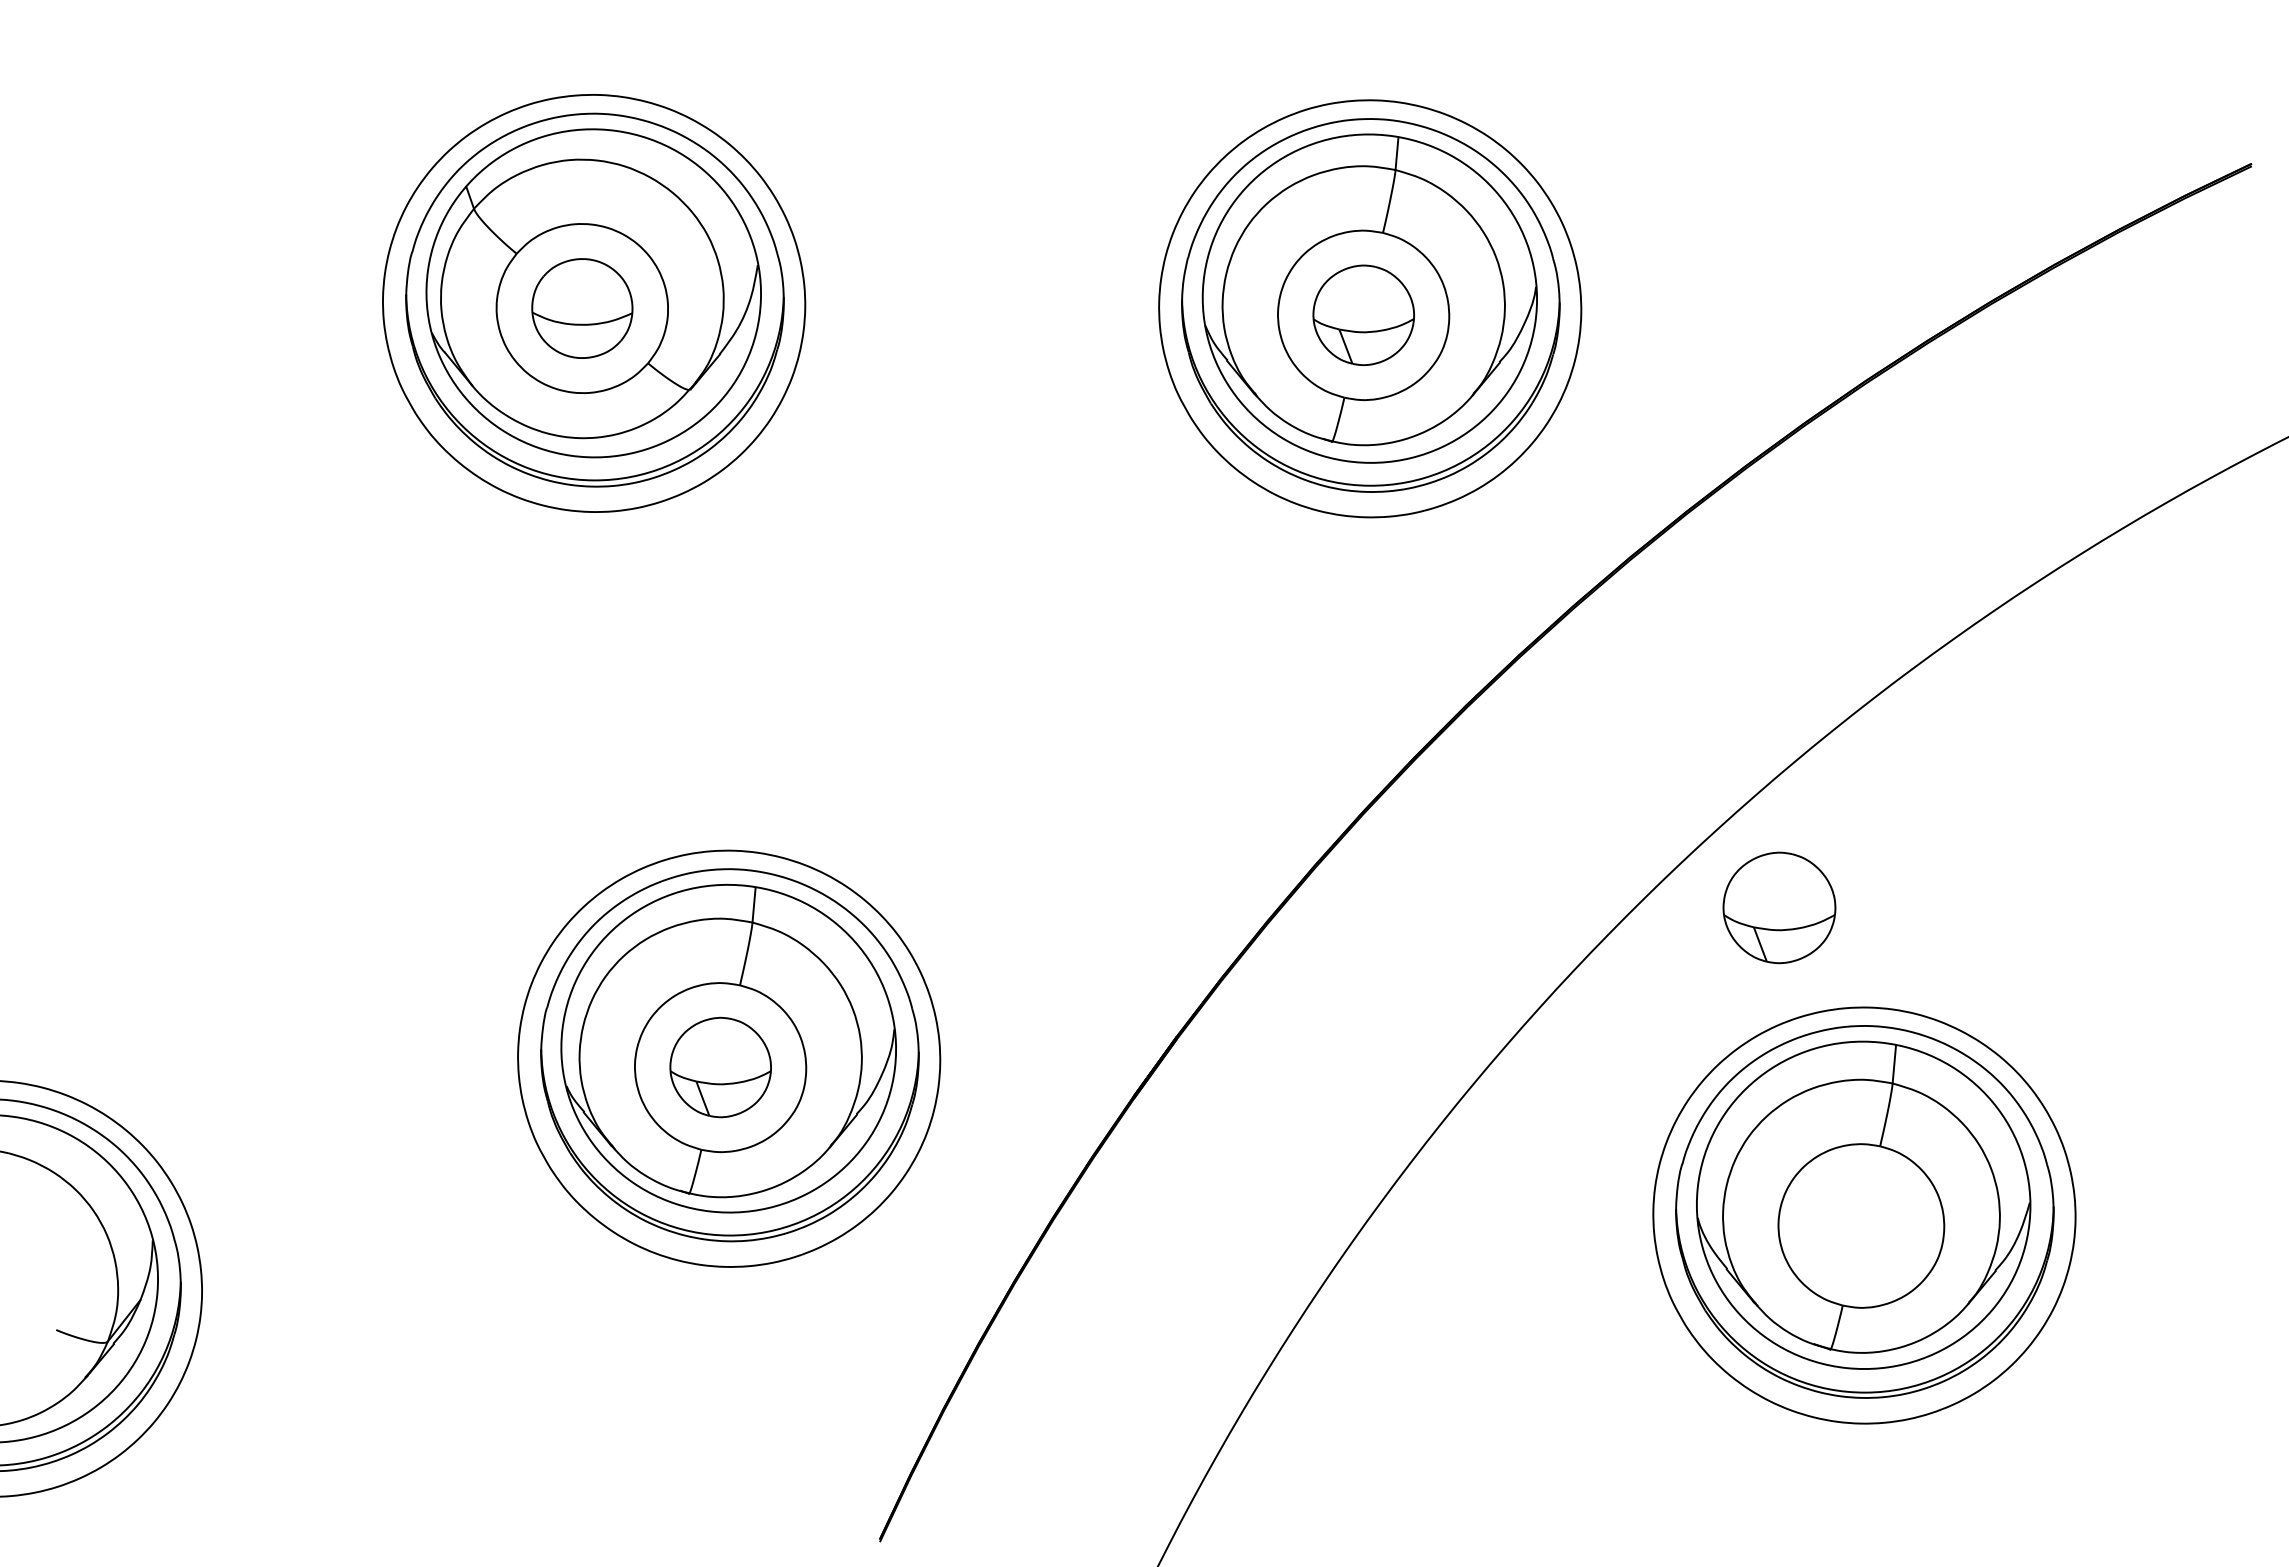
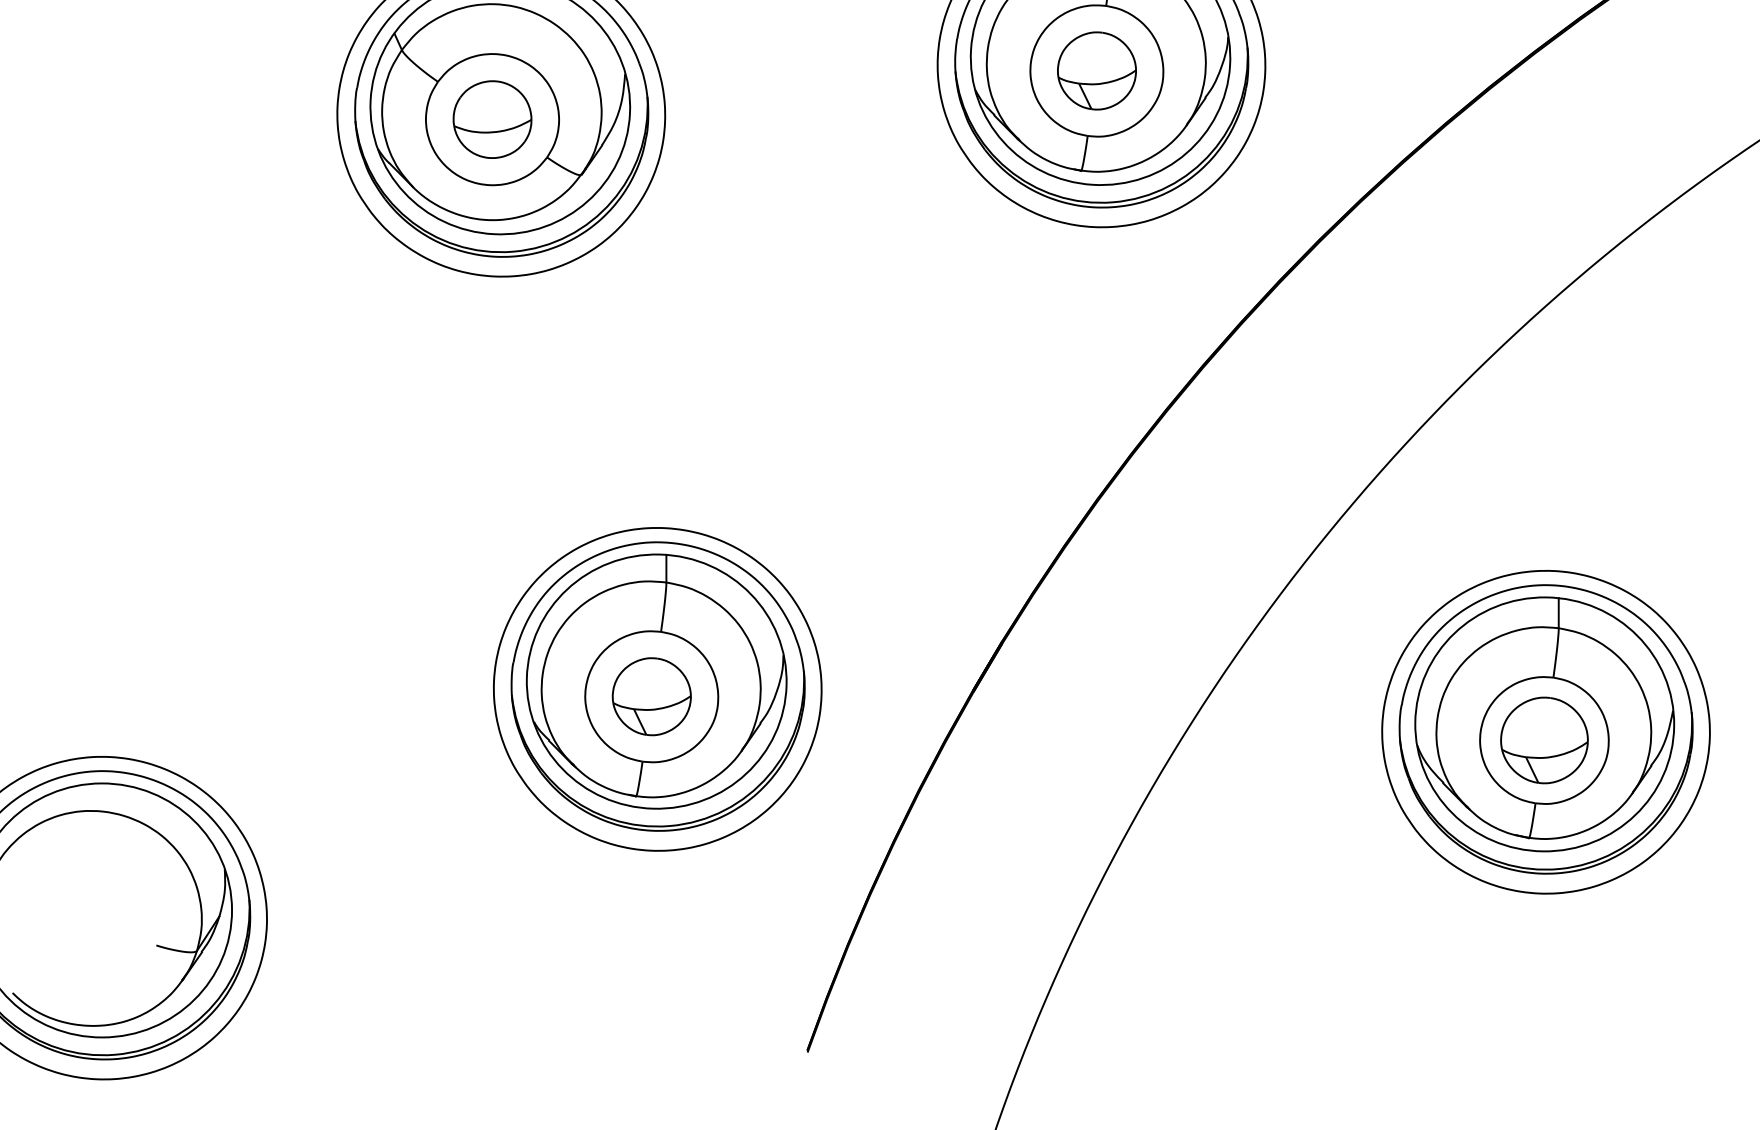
part: (1779, 907) -> (1544, 740), moved

